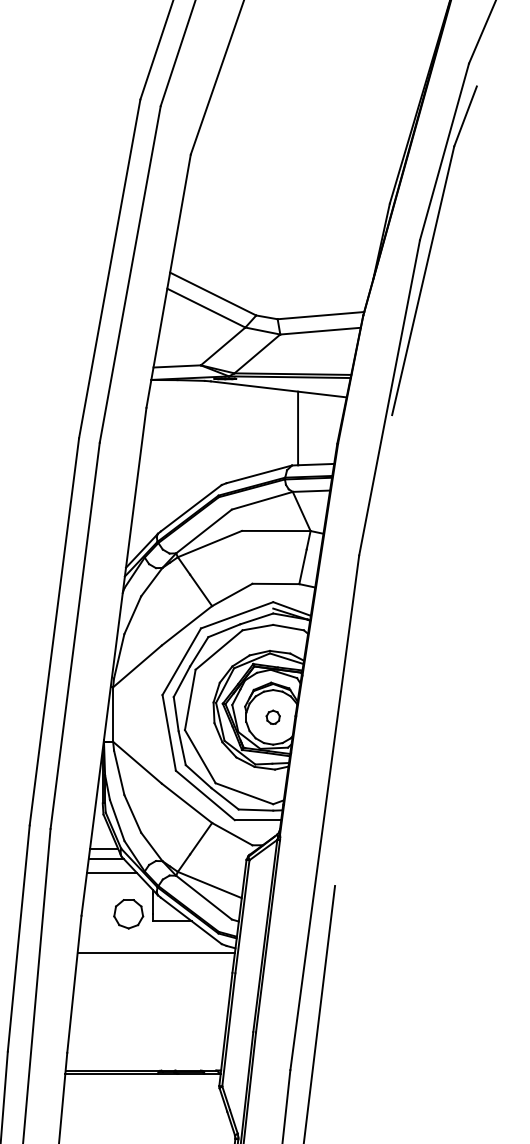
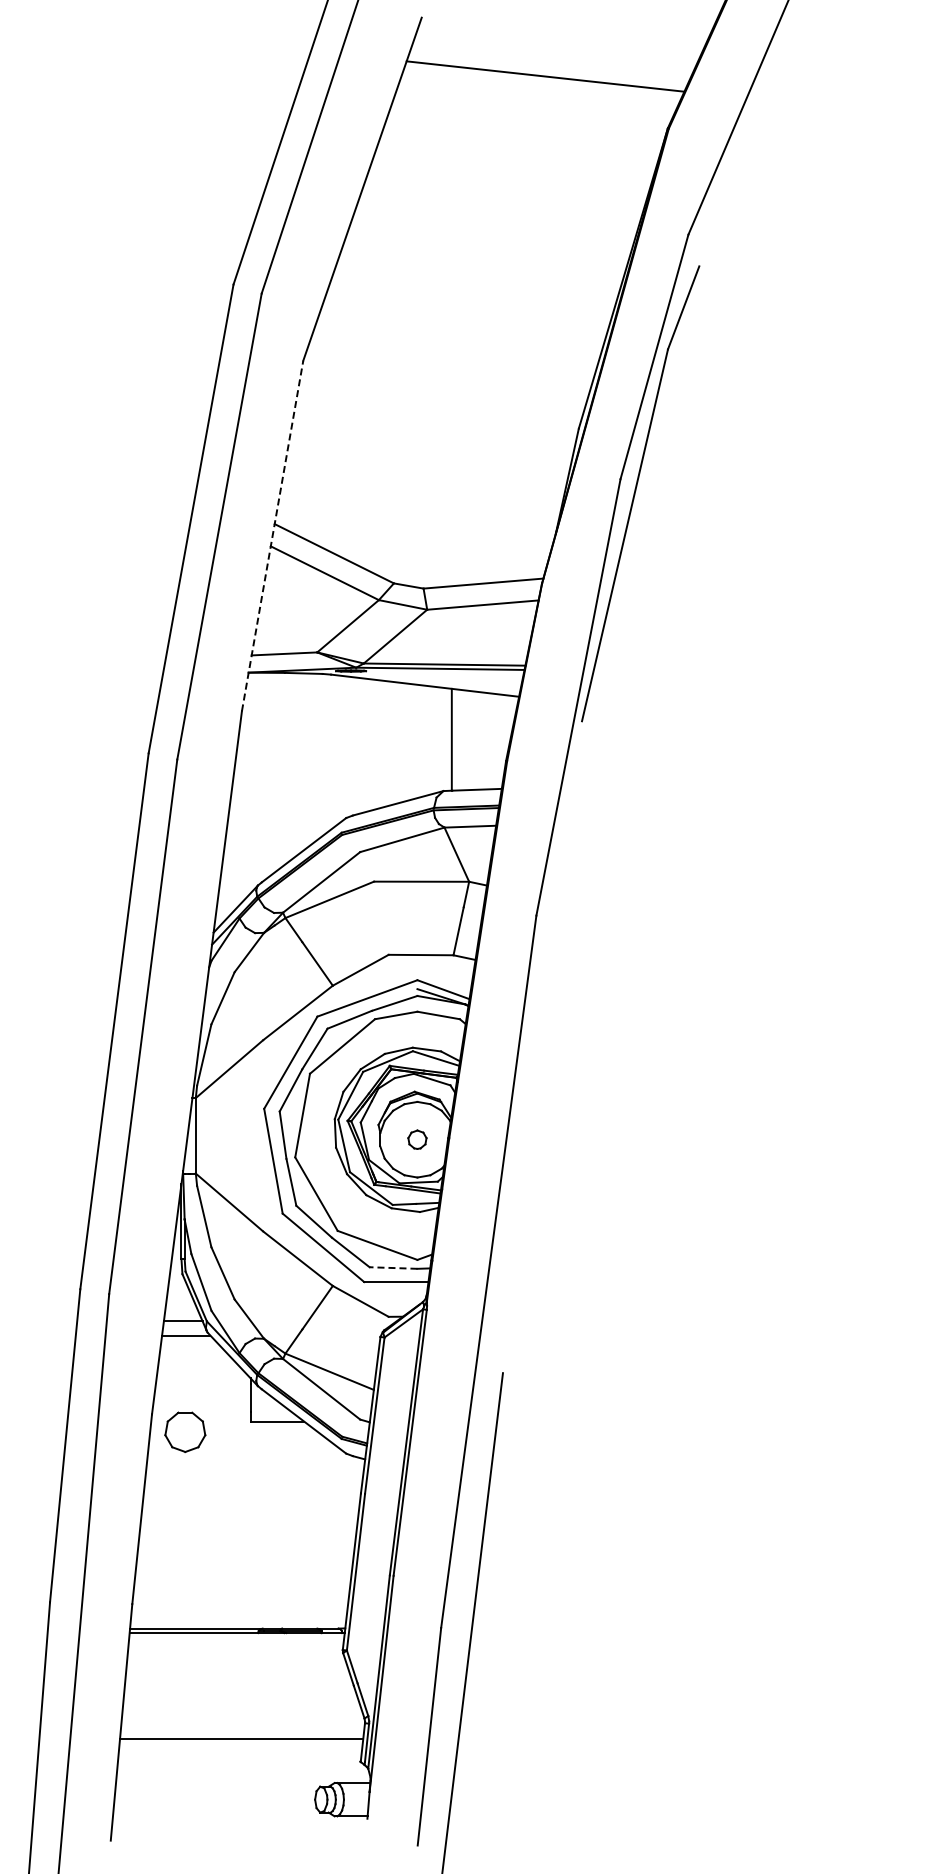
line: (168, 281) -> (272, 536), solid -> dashed
line: (255, 810) -> (393, 1268), solid -> dashed
line: (111, 872) -> (193, 1354), removed
part: (128, 913) -> (185, 1431), moved
line: (156, 953) -> (255, 1466), removed

